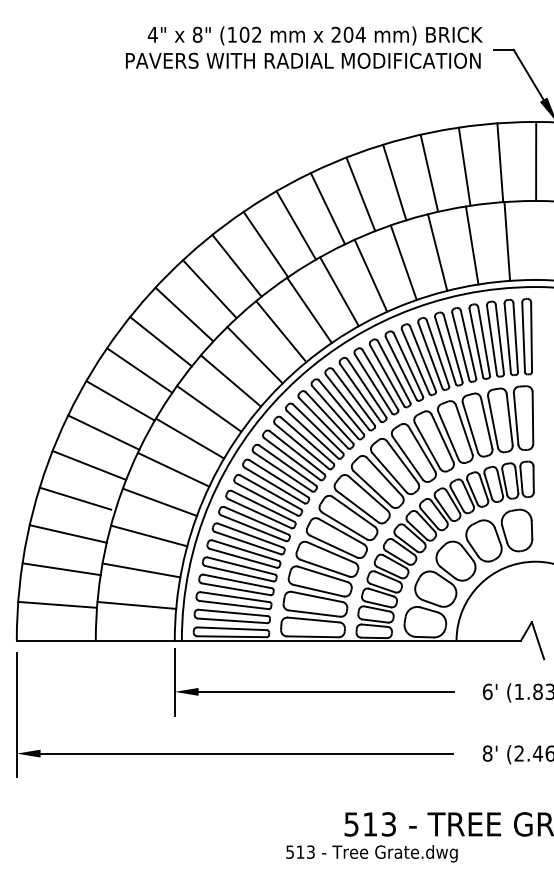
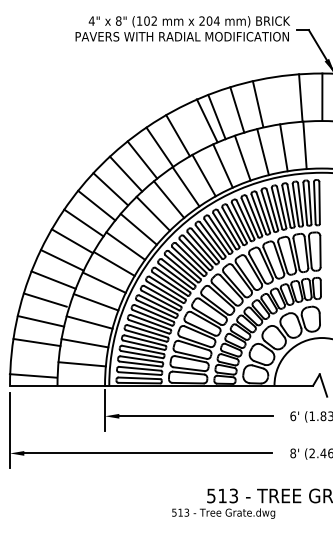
line: (463, 165) -> (278, 99), removed
line: (326, 208) -> (206, 120), moved
line: (55, 604) -> (32, 375), moved

